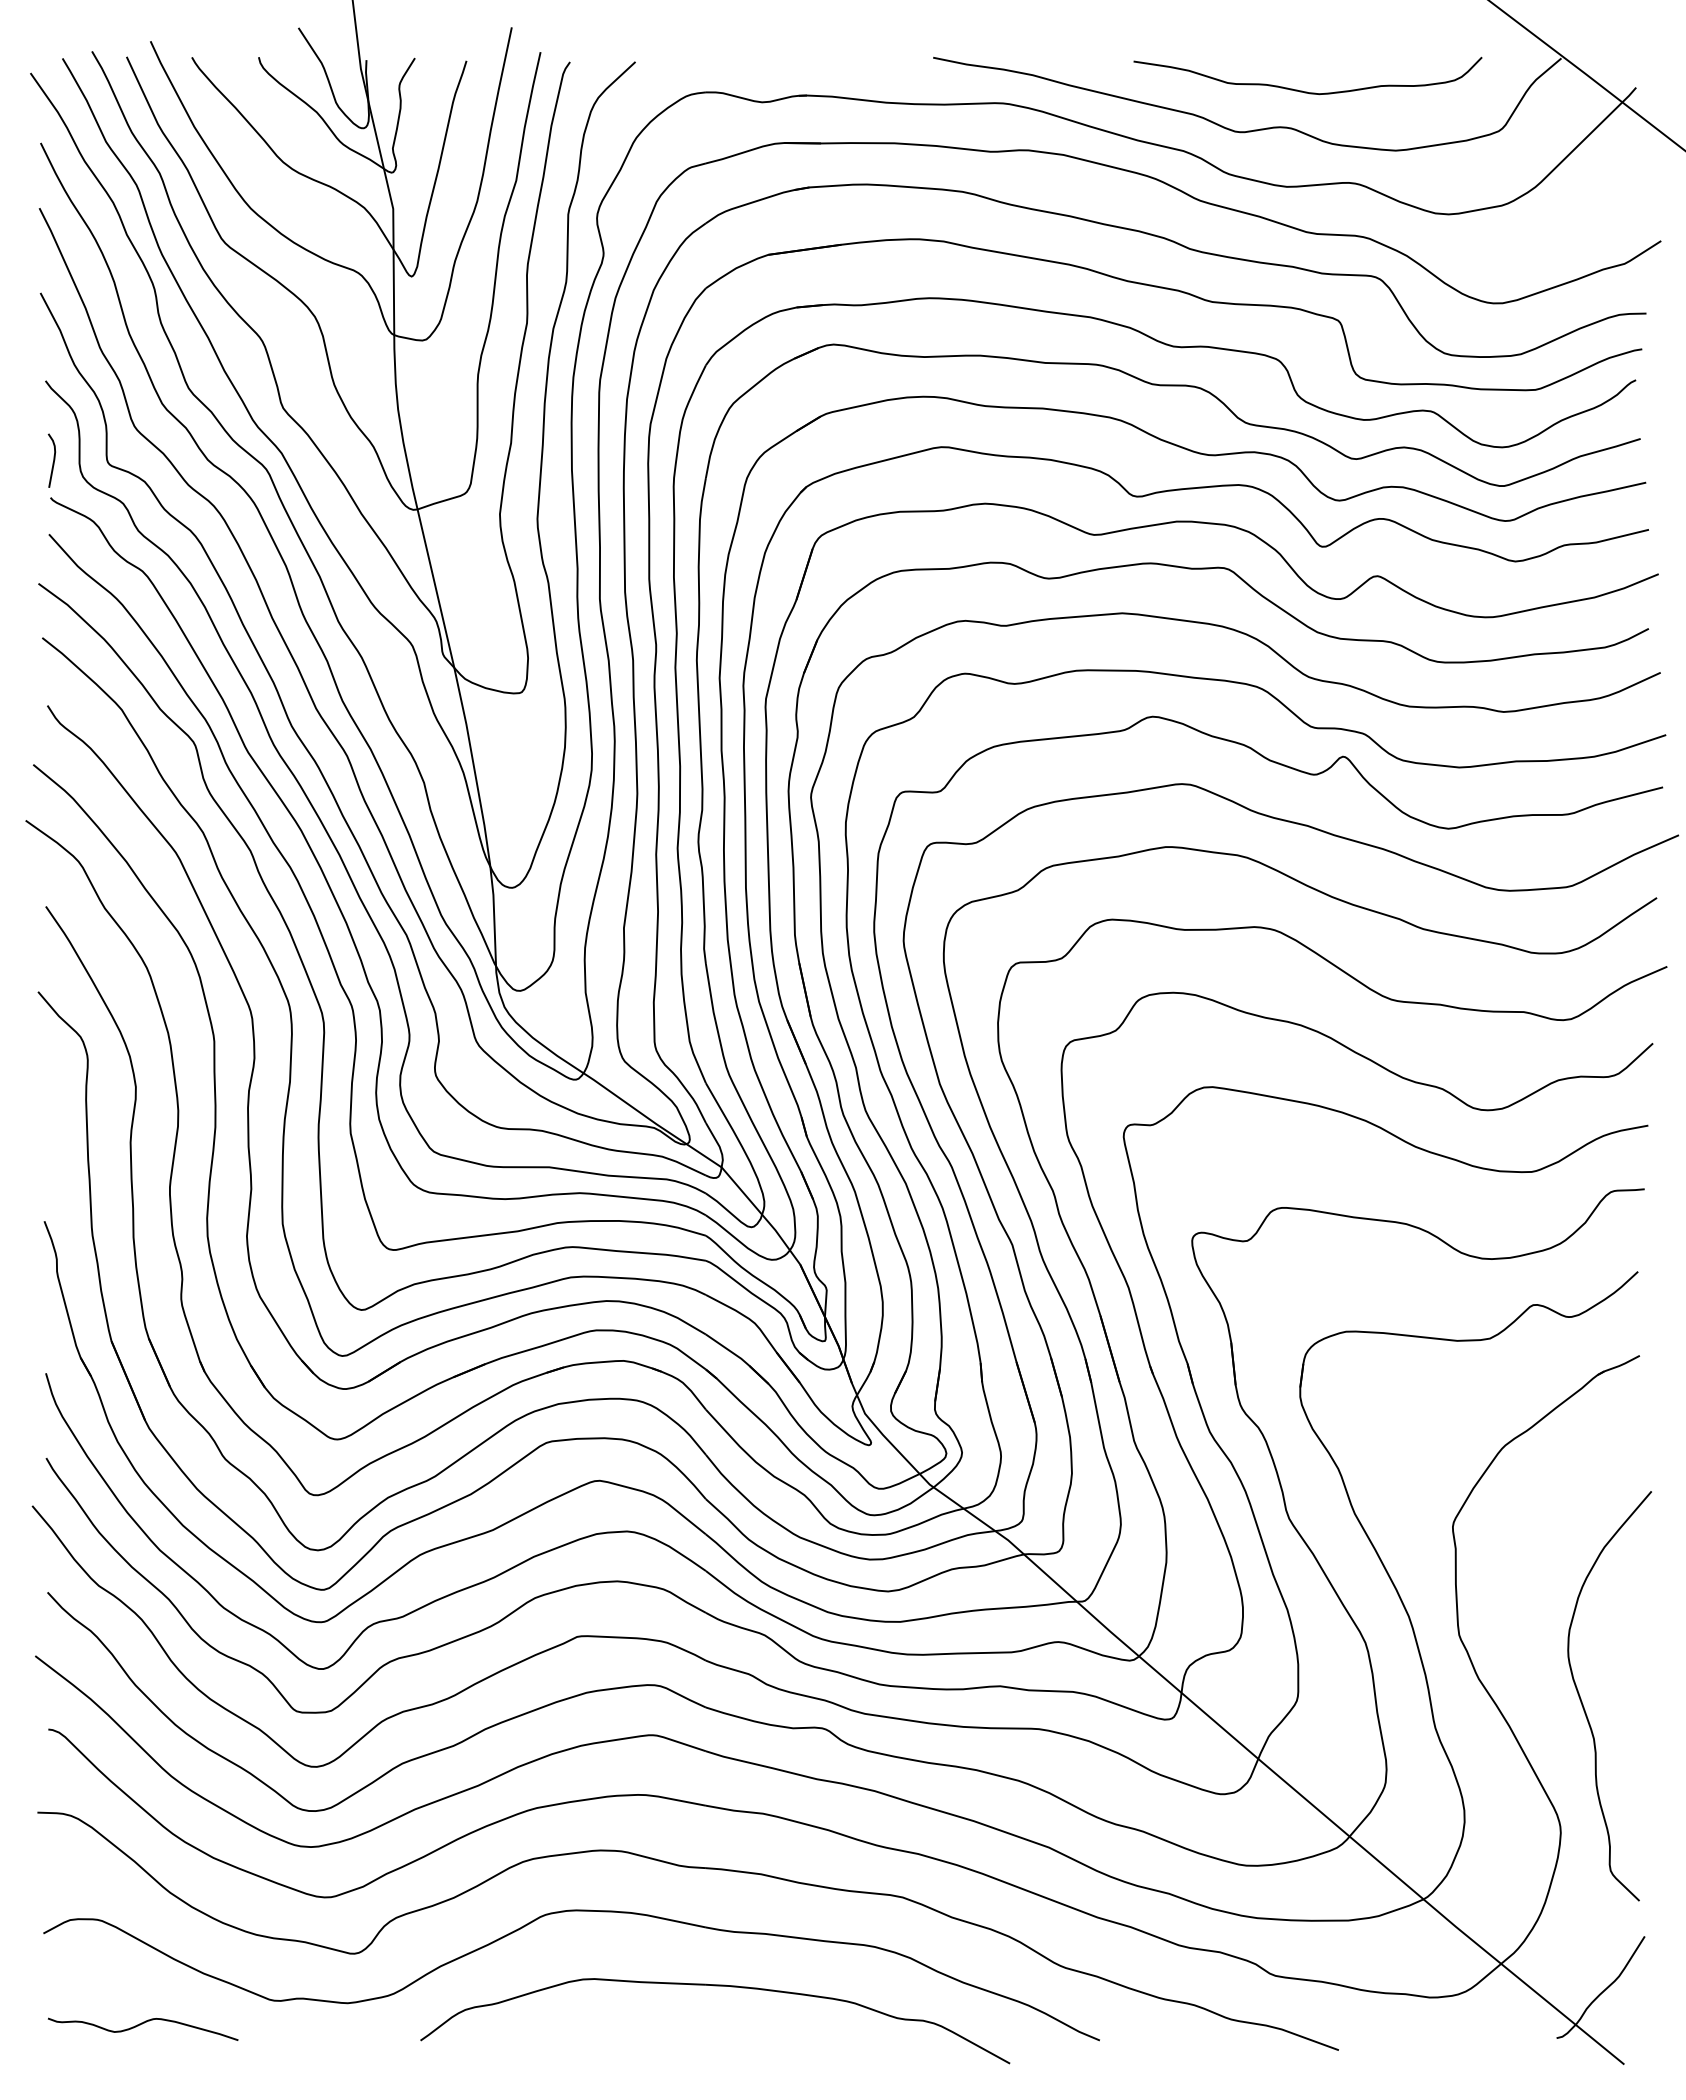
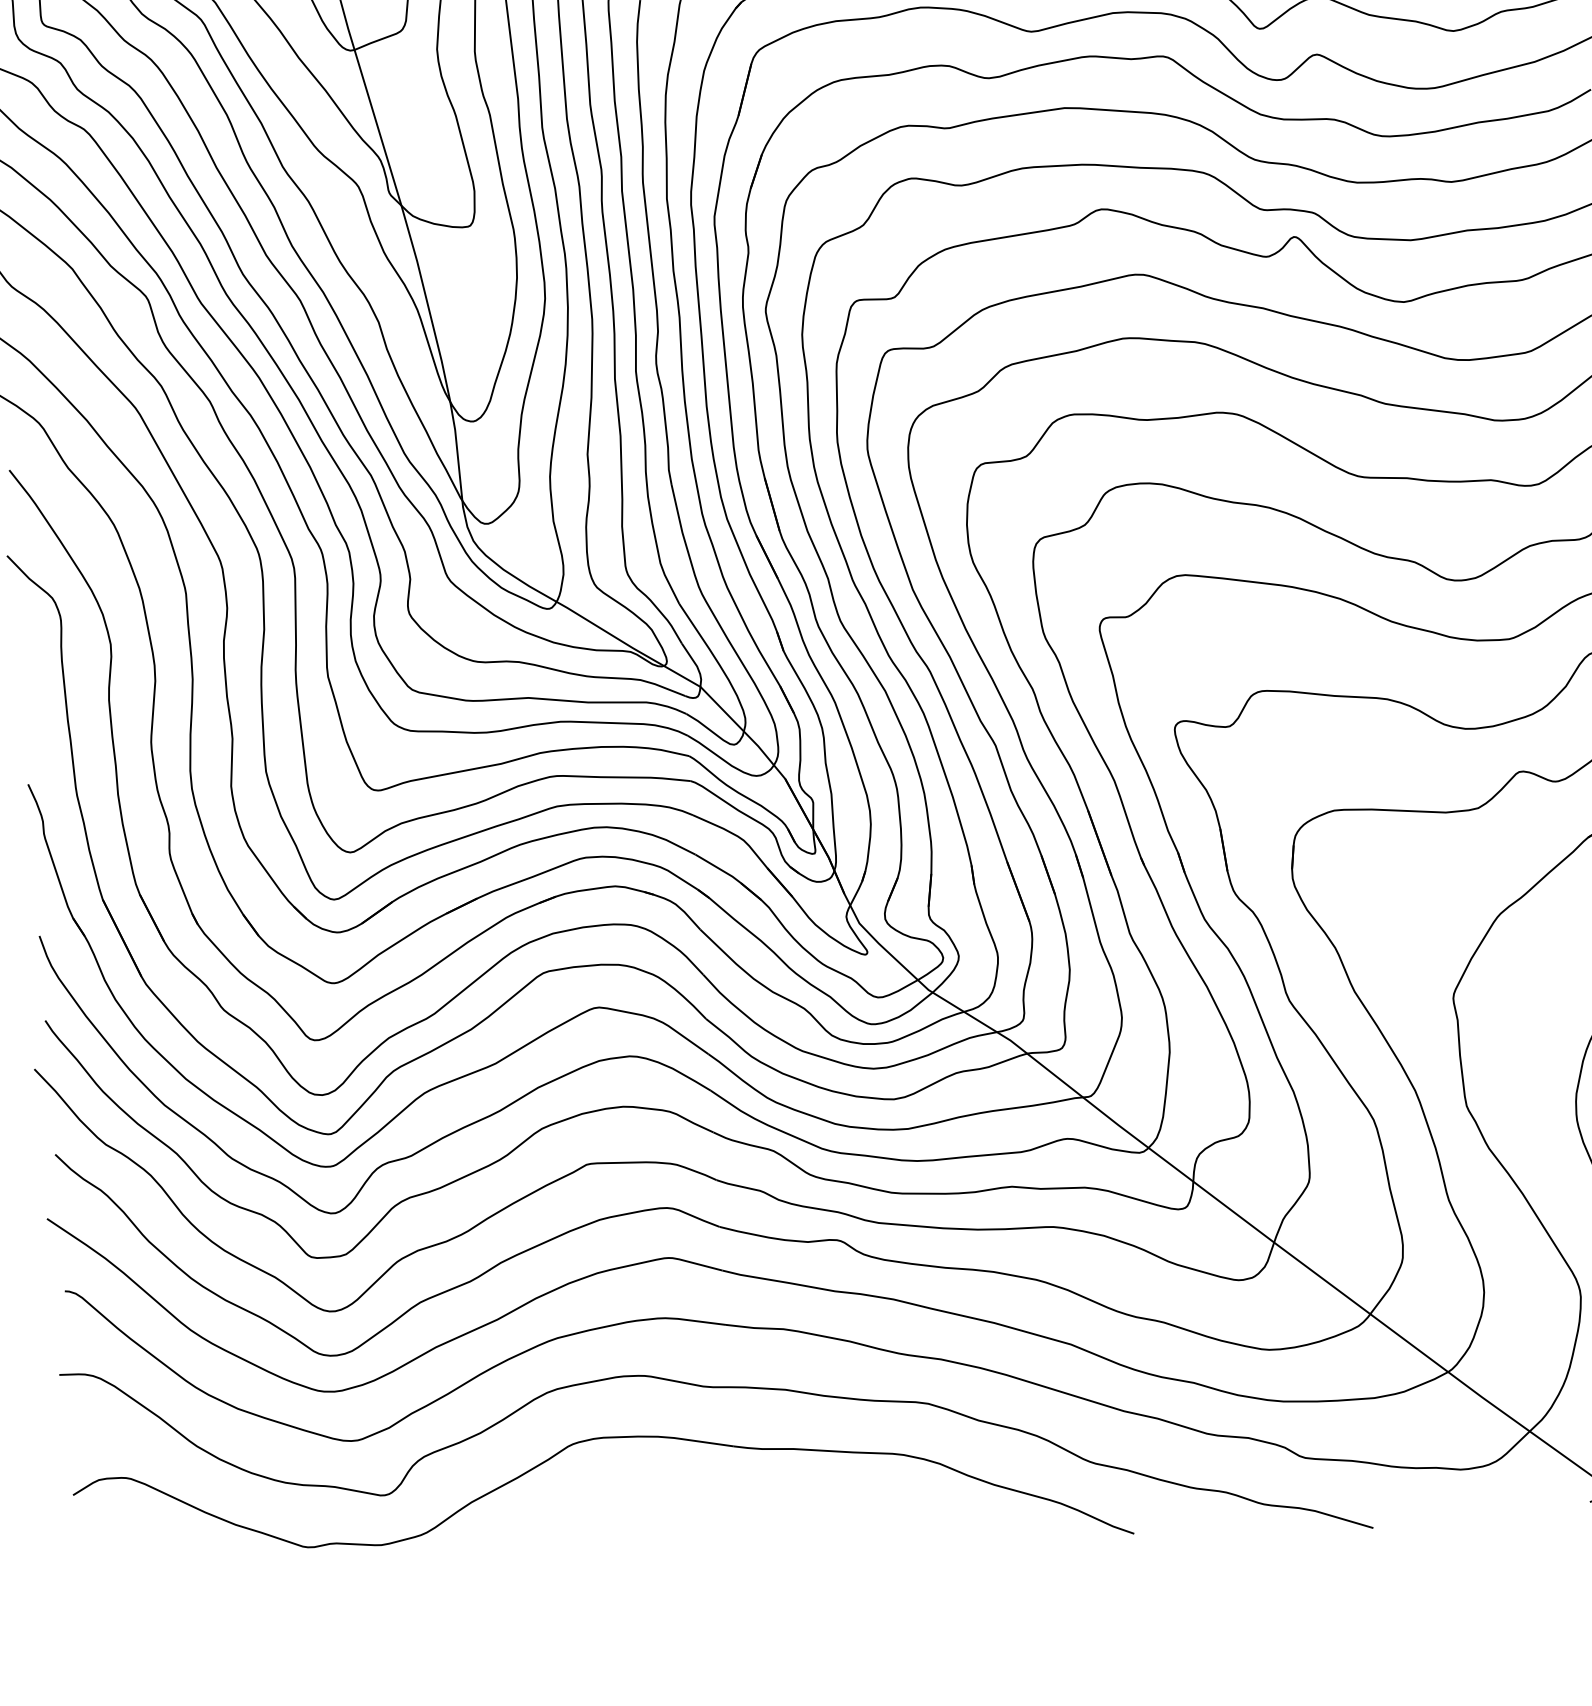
part: (715, 1986) -> (747, 1504), removed
curve: (140, 2025) -> (175, 1580), removed

